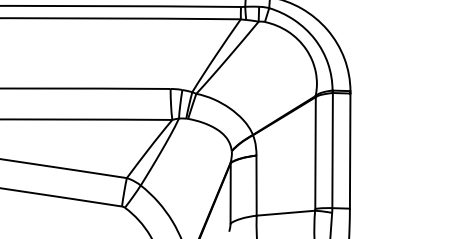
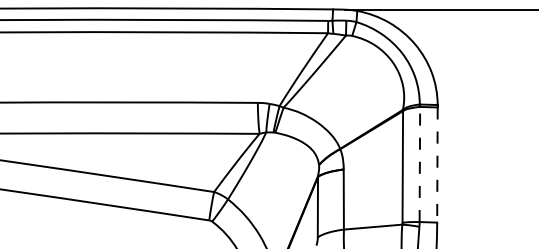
line: (332, 150) -> (419, 164), solid -> dashed
line: (350, 151) -> (437, 165), solid -> dashed

